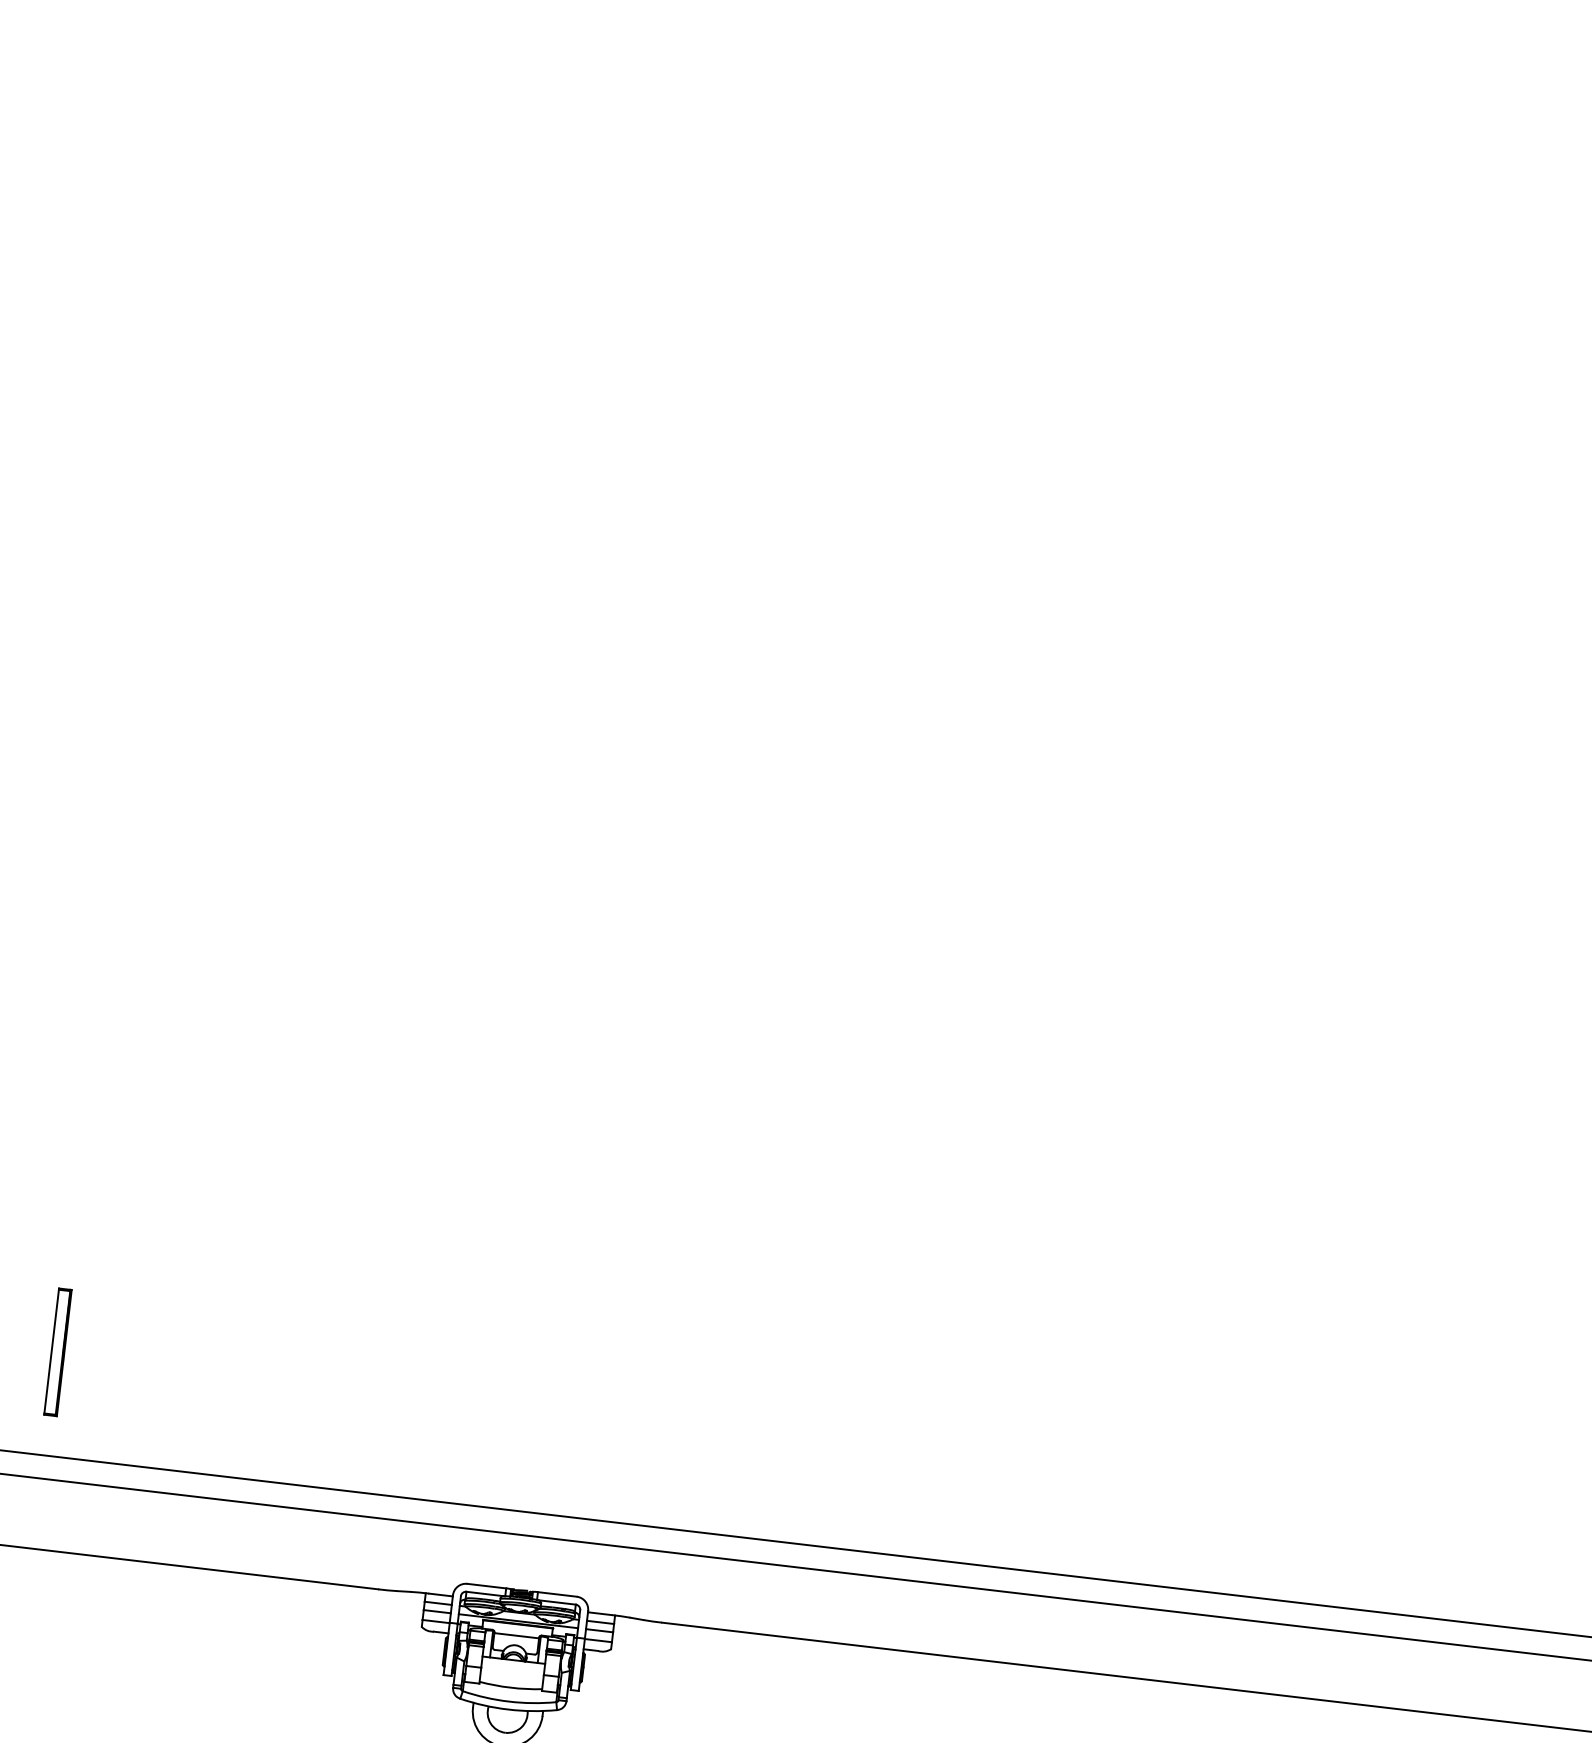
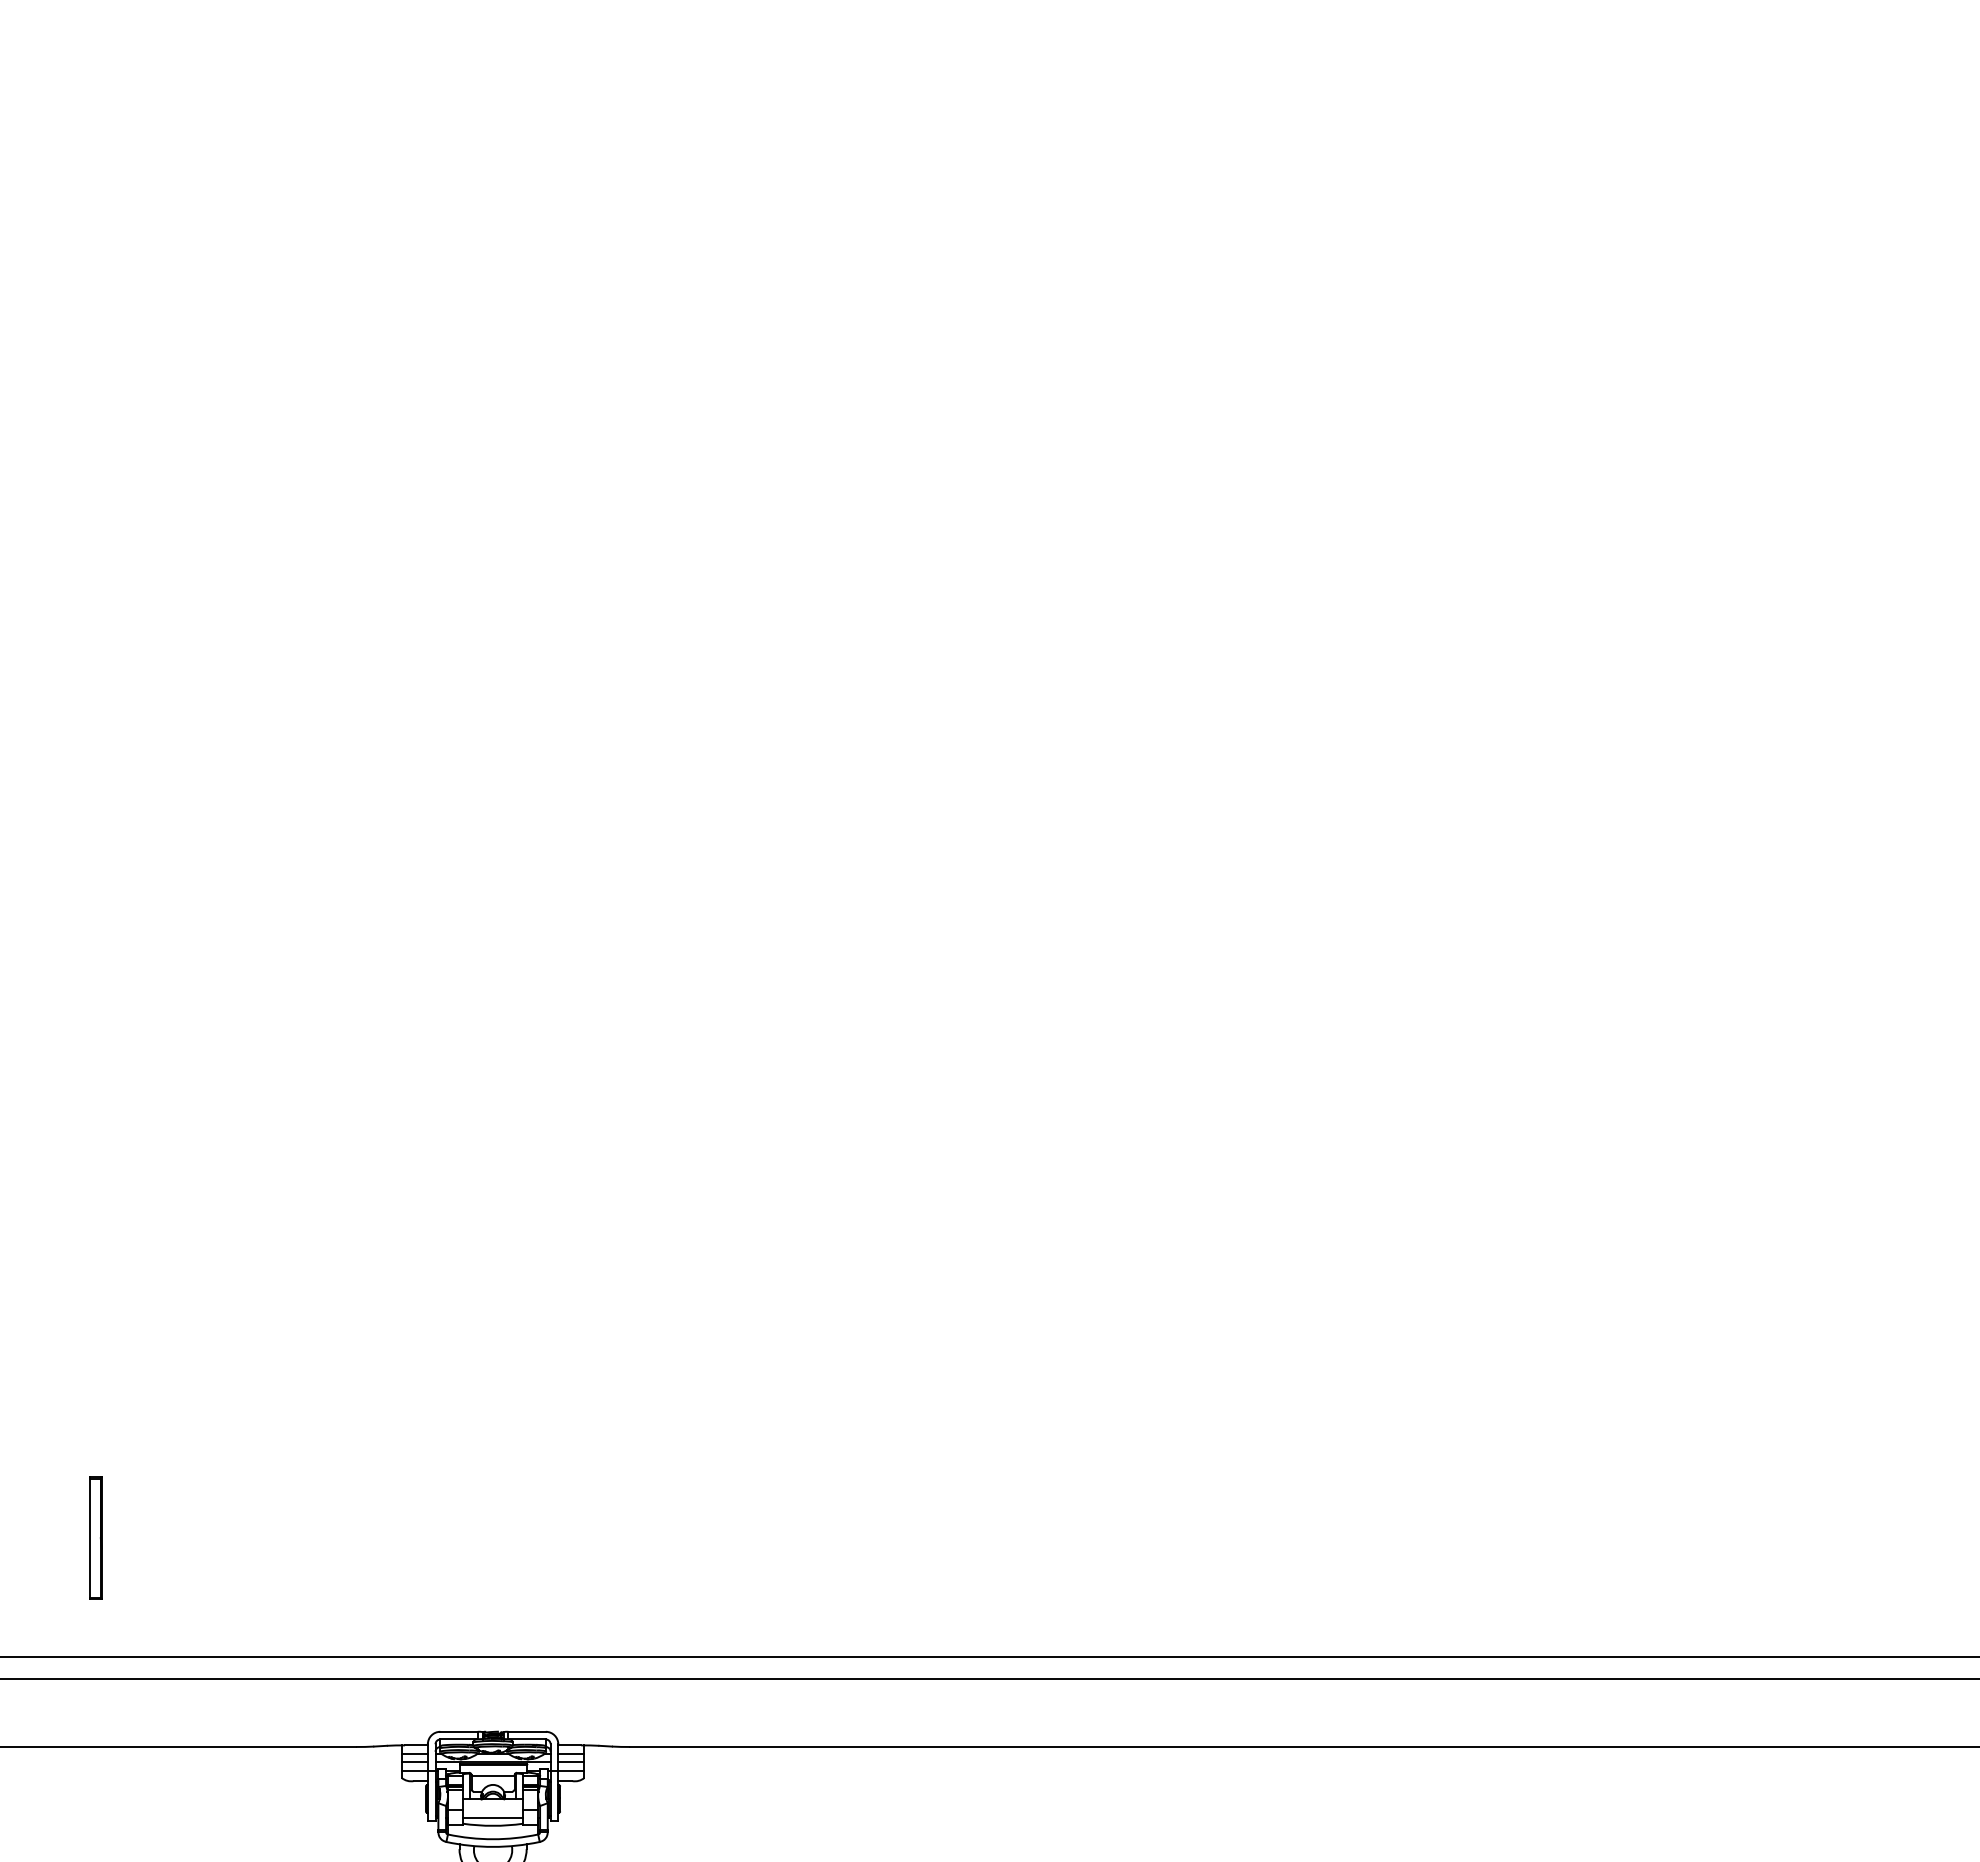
part: (57, 1351) -> (95, 1537), moved
line: (510, 1680) -> (492, 1818), added

